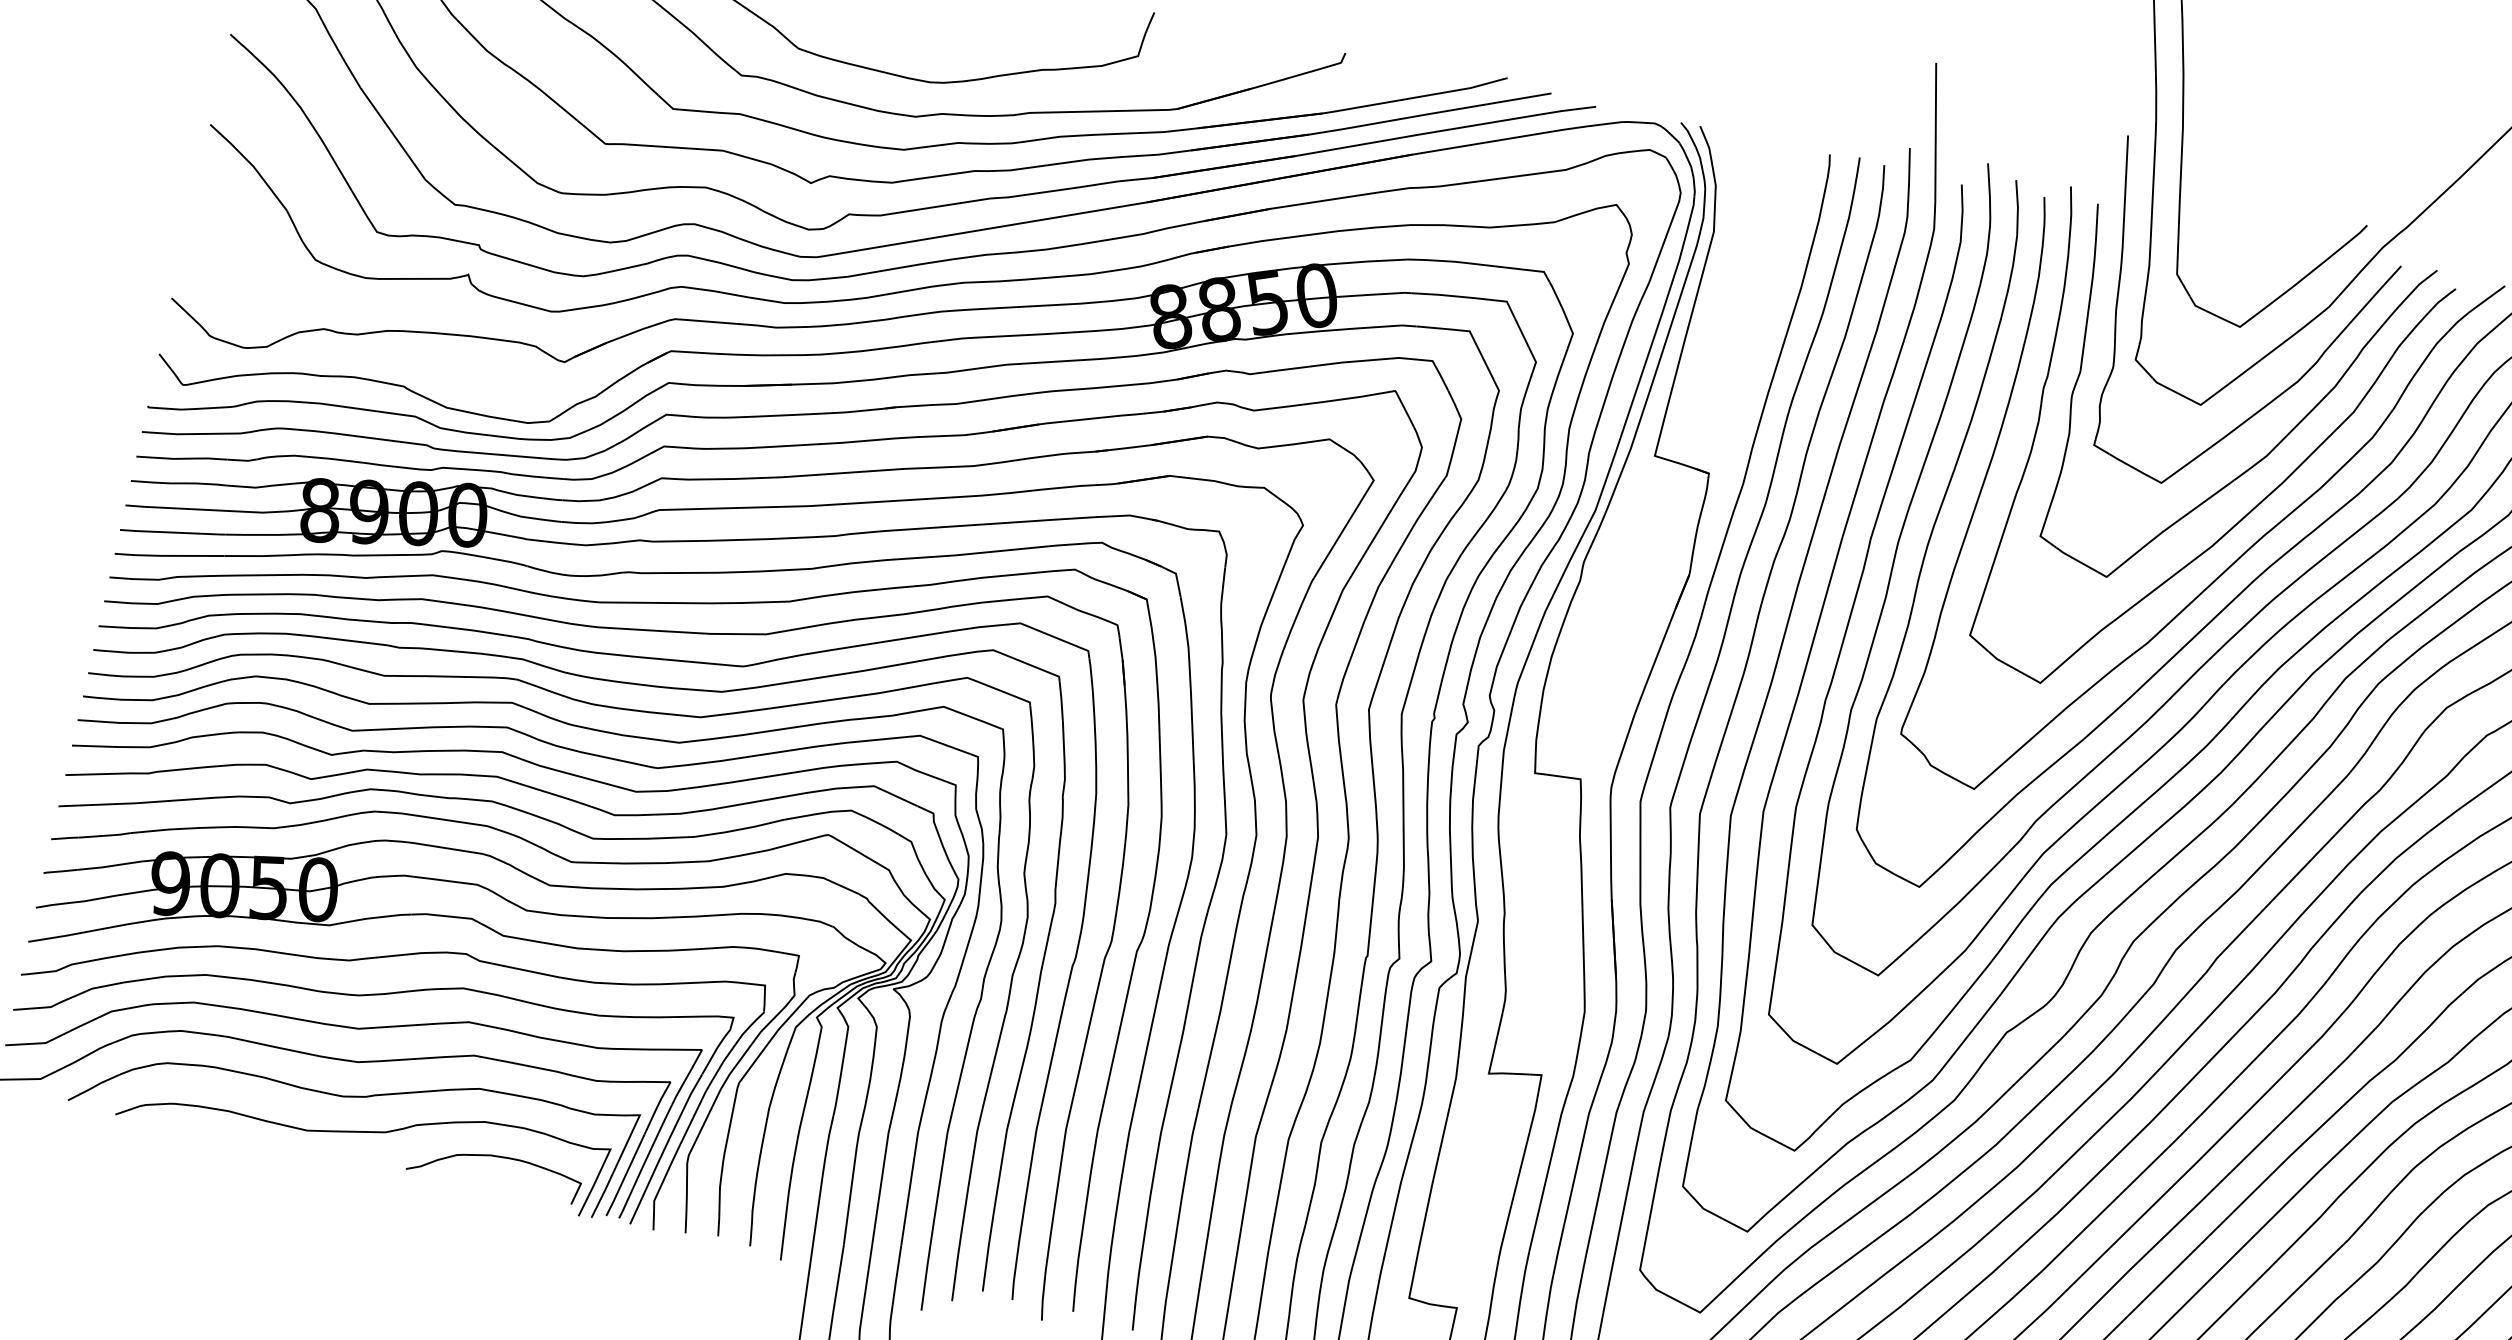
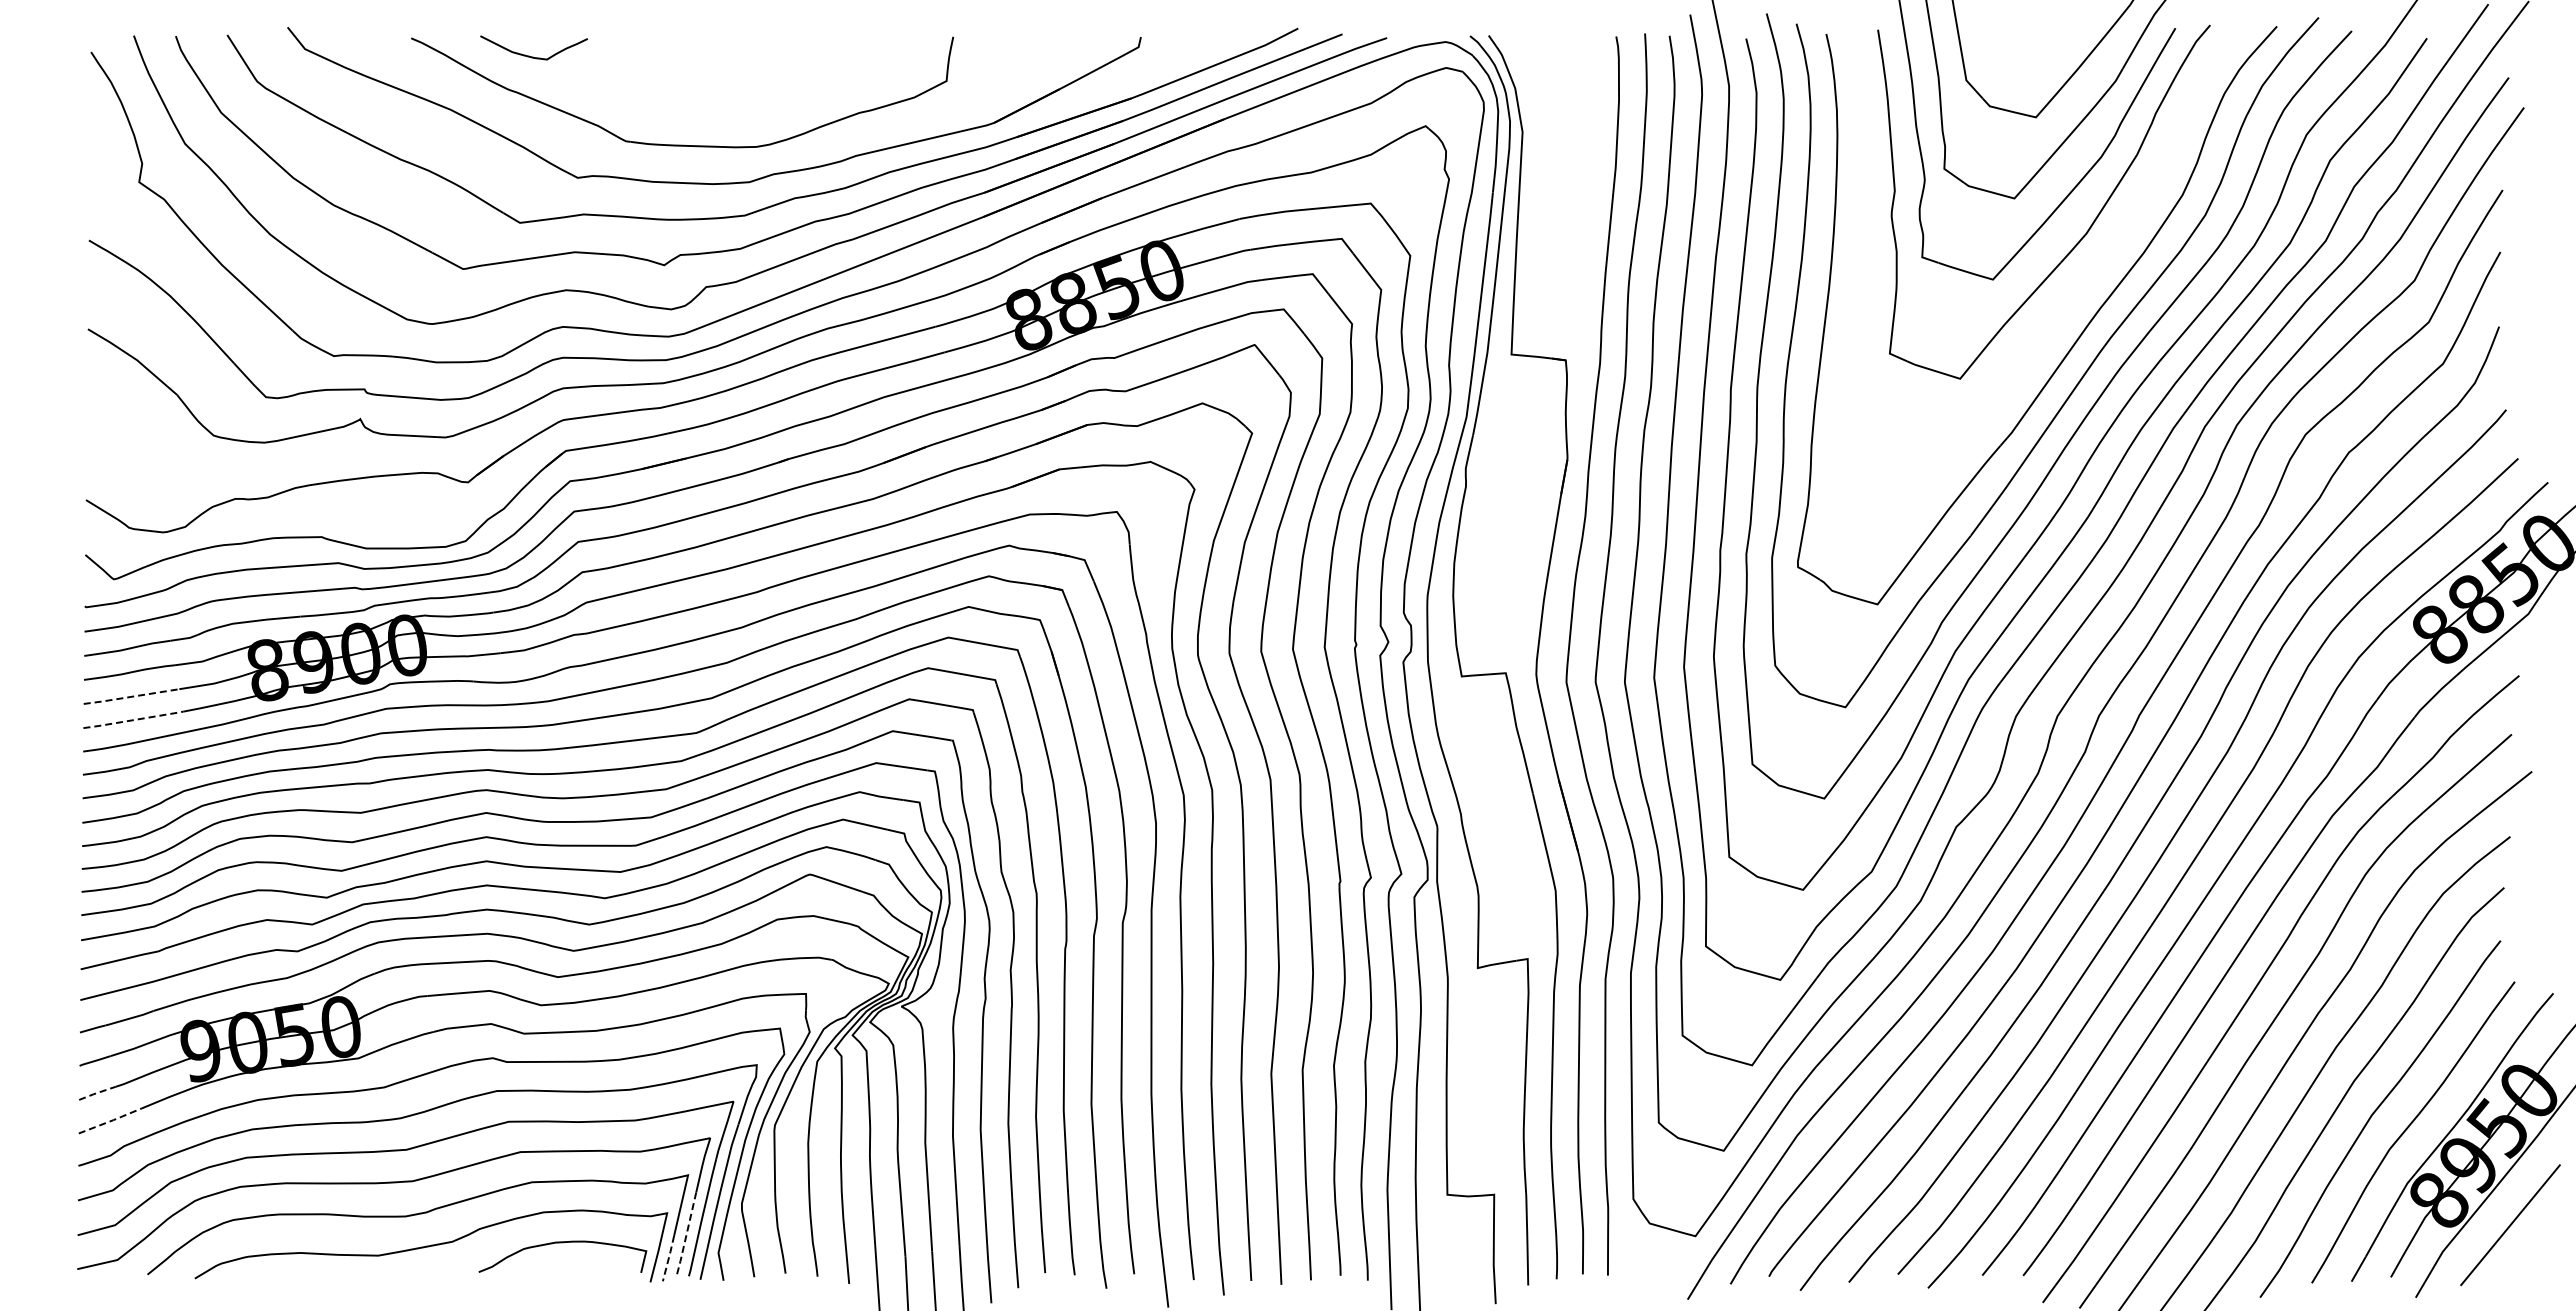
line: (175, 508) -> (131, 696), solid -> dashed
part: (2248, 511) -> (2080, 289), removed
line: (172, 532) -> (133, 720), solid -> dashed
line: (57, 904) -> (98, 1092), solid -> dashed
line: (63, 936) -> (110, 1121), solid -> dashed
line: (625, 1176) -> (686, 1235), solid -> dashed
line: (602, 1195) -> (668, 1258), solid -> dashed

